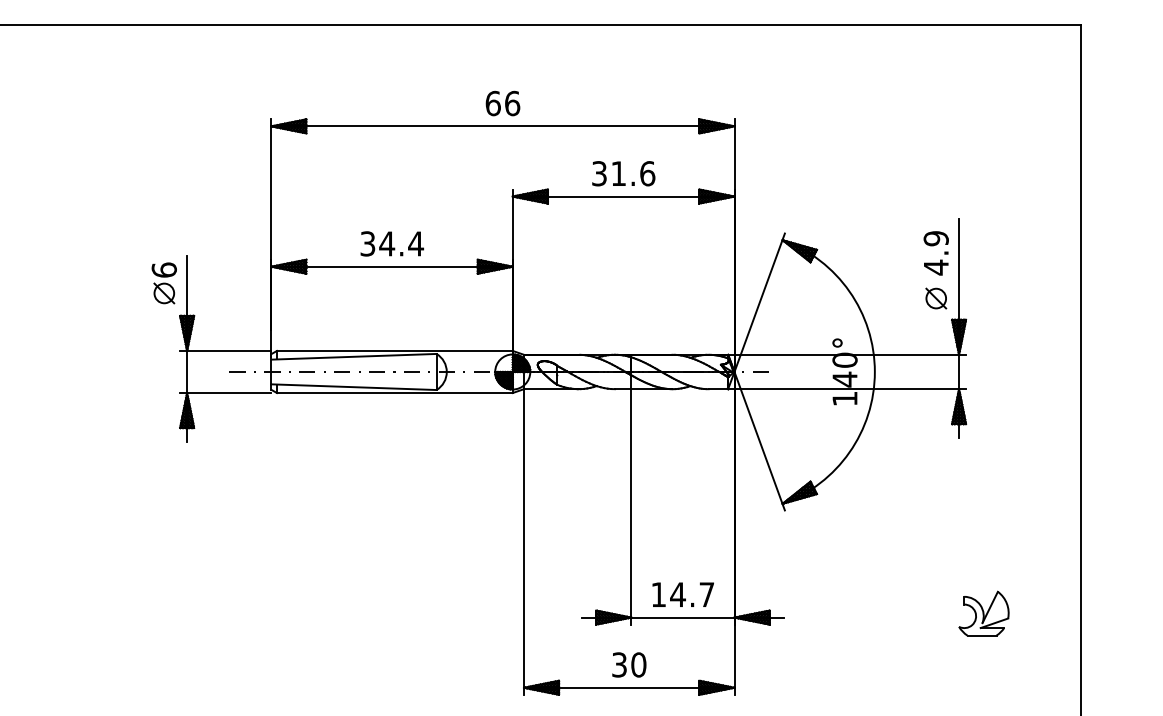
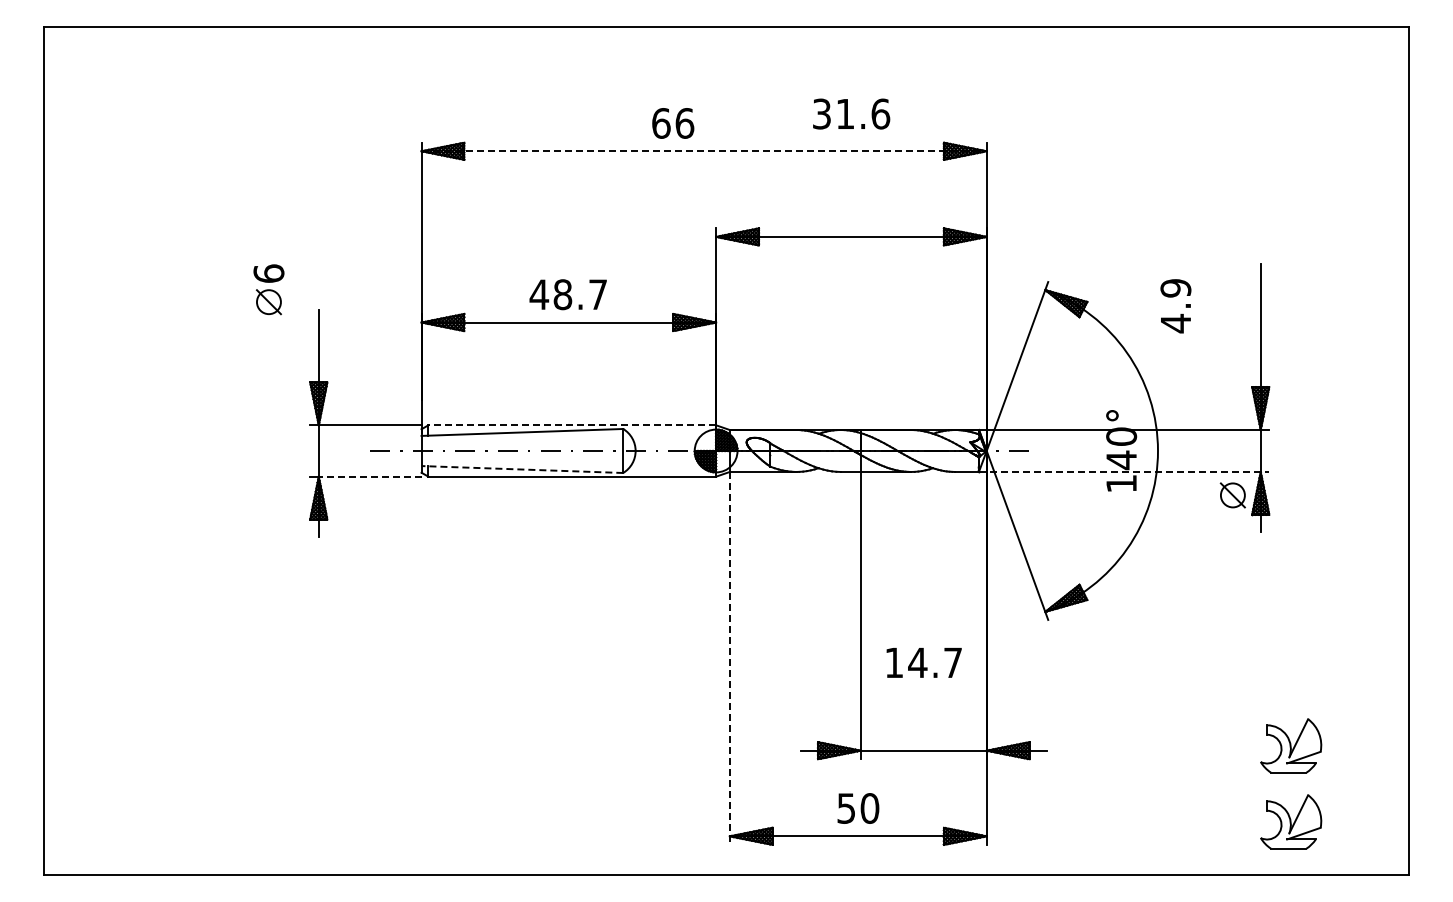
text: (503, 103) -> (673, 123), moved
line: (503, 126) -> (704, 151), solid -> dashed
text: (623, 173) -> (851, 113), moved
text: (391, 243) -> (568, 294), 34.4 -> 48.7
text: (935, 253) -> (1175, 306), moved
part: (163, 283) -> (268, 289), moved
part: (935, 298) -> (1232, 495), moved
line: (395, 351) -> (572, 425), solid -> dashed
line: (354, 387) -> (522, 469), solid -> dashed
line: (847, 388) -> (1124, 471), solid -> dashed
line: (228, 392) -> (369, 476), solid -> dashed
line: (523, 542) -> (729, 658), solid -> dashed
text: (682, 594) -> (923, 662), moved
text: (619, 664) -> (846, 808), 30 -> 50
part: (984, 675) -> (1291, 821), added

